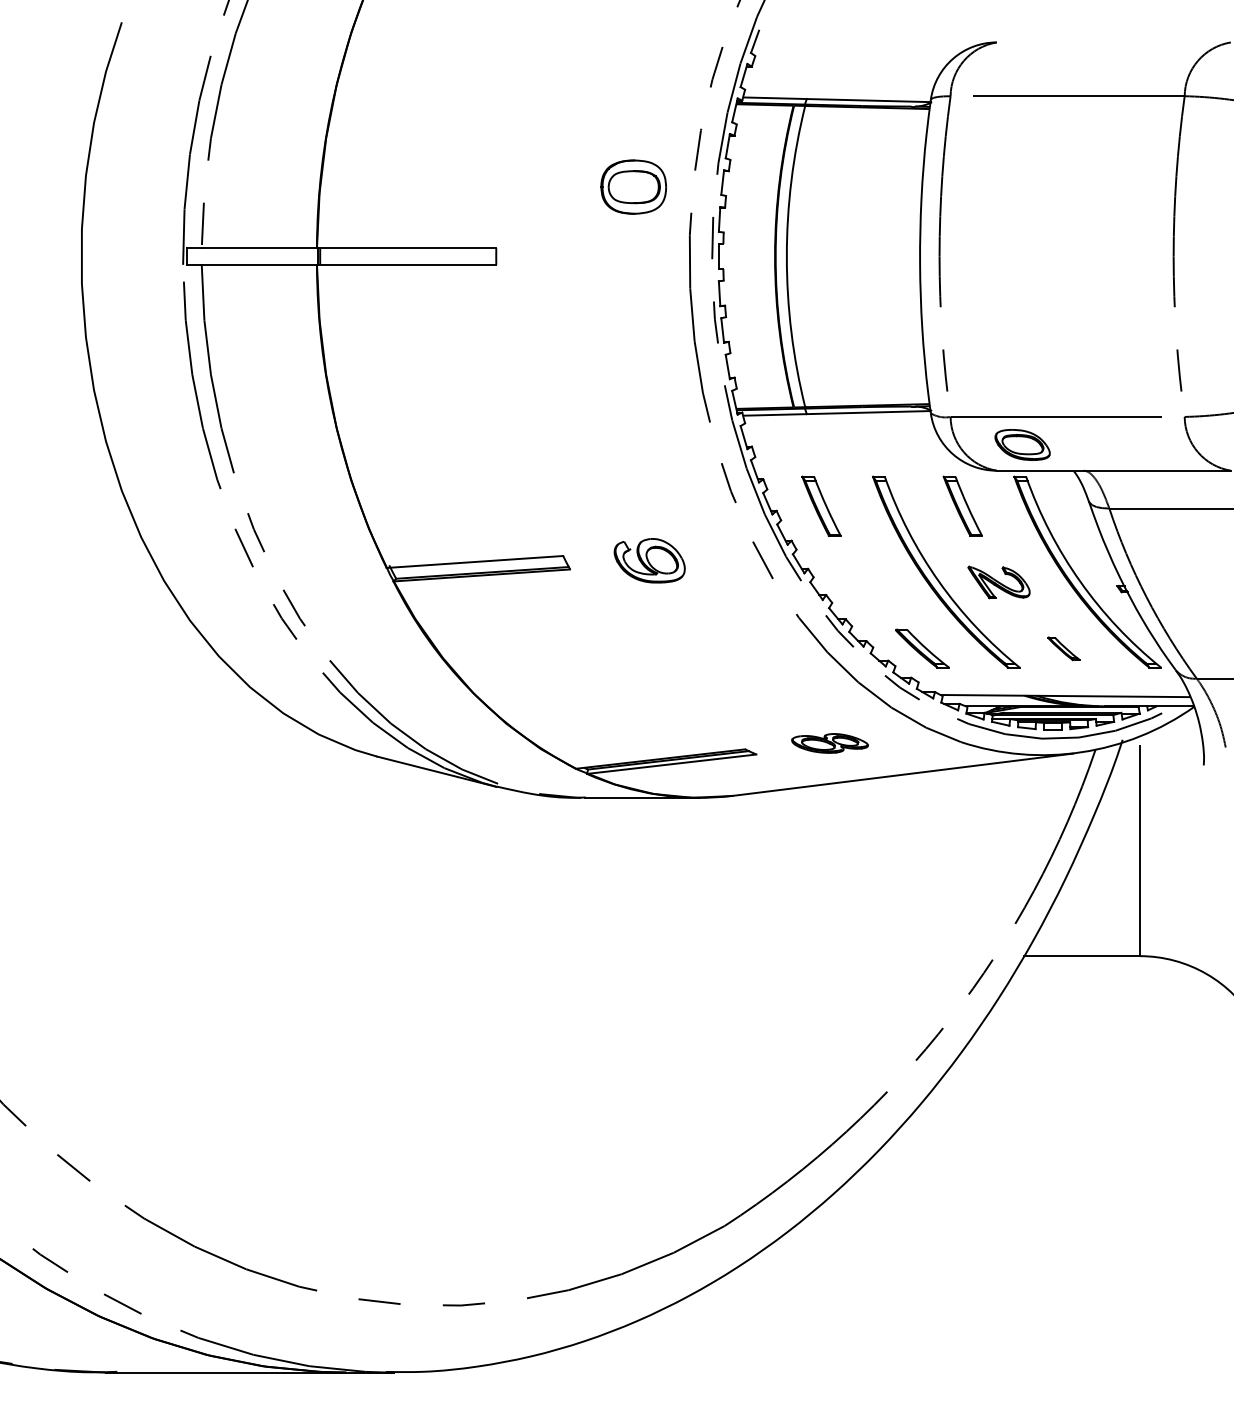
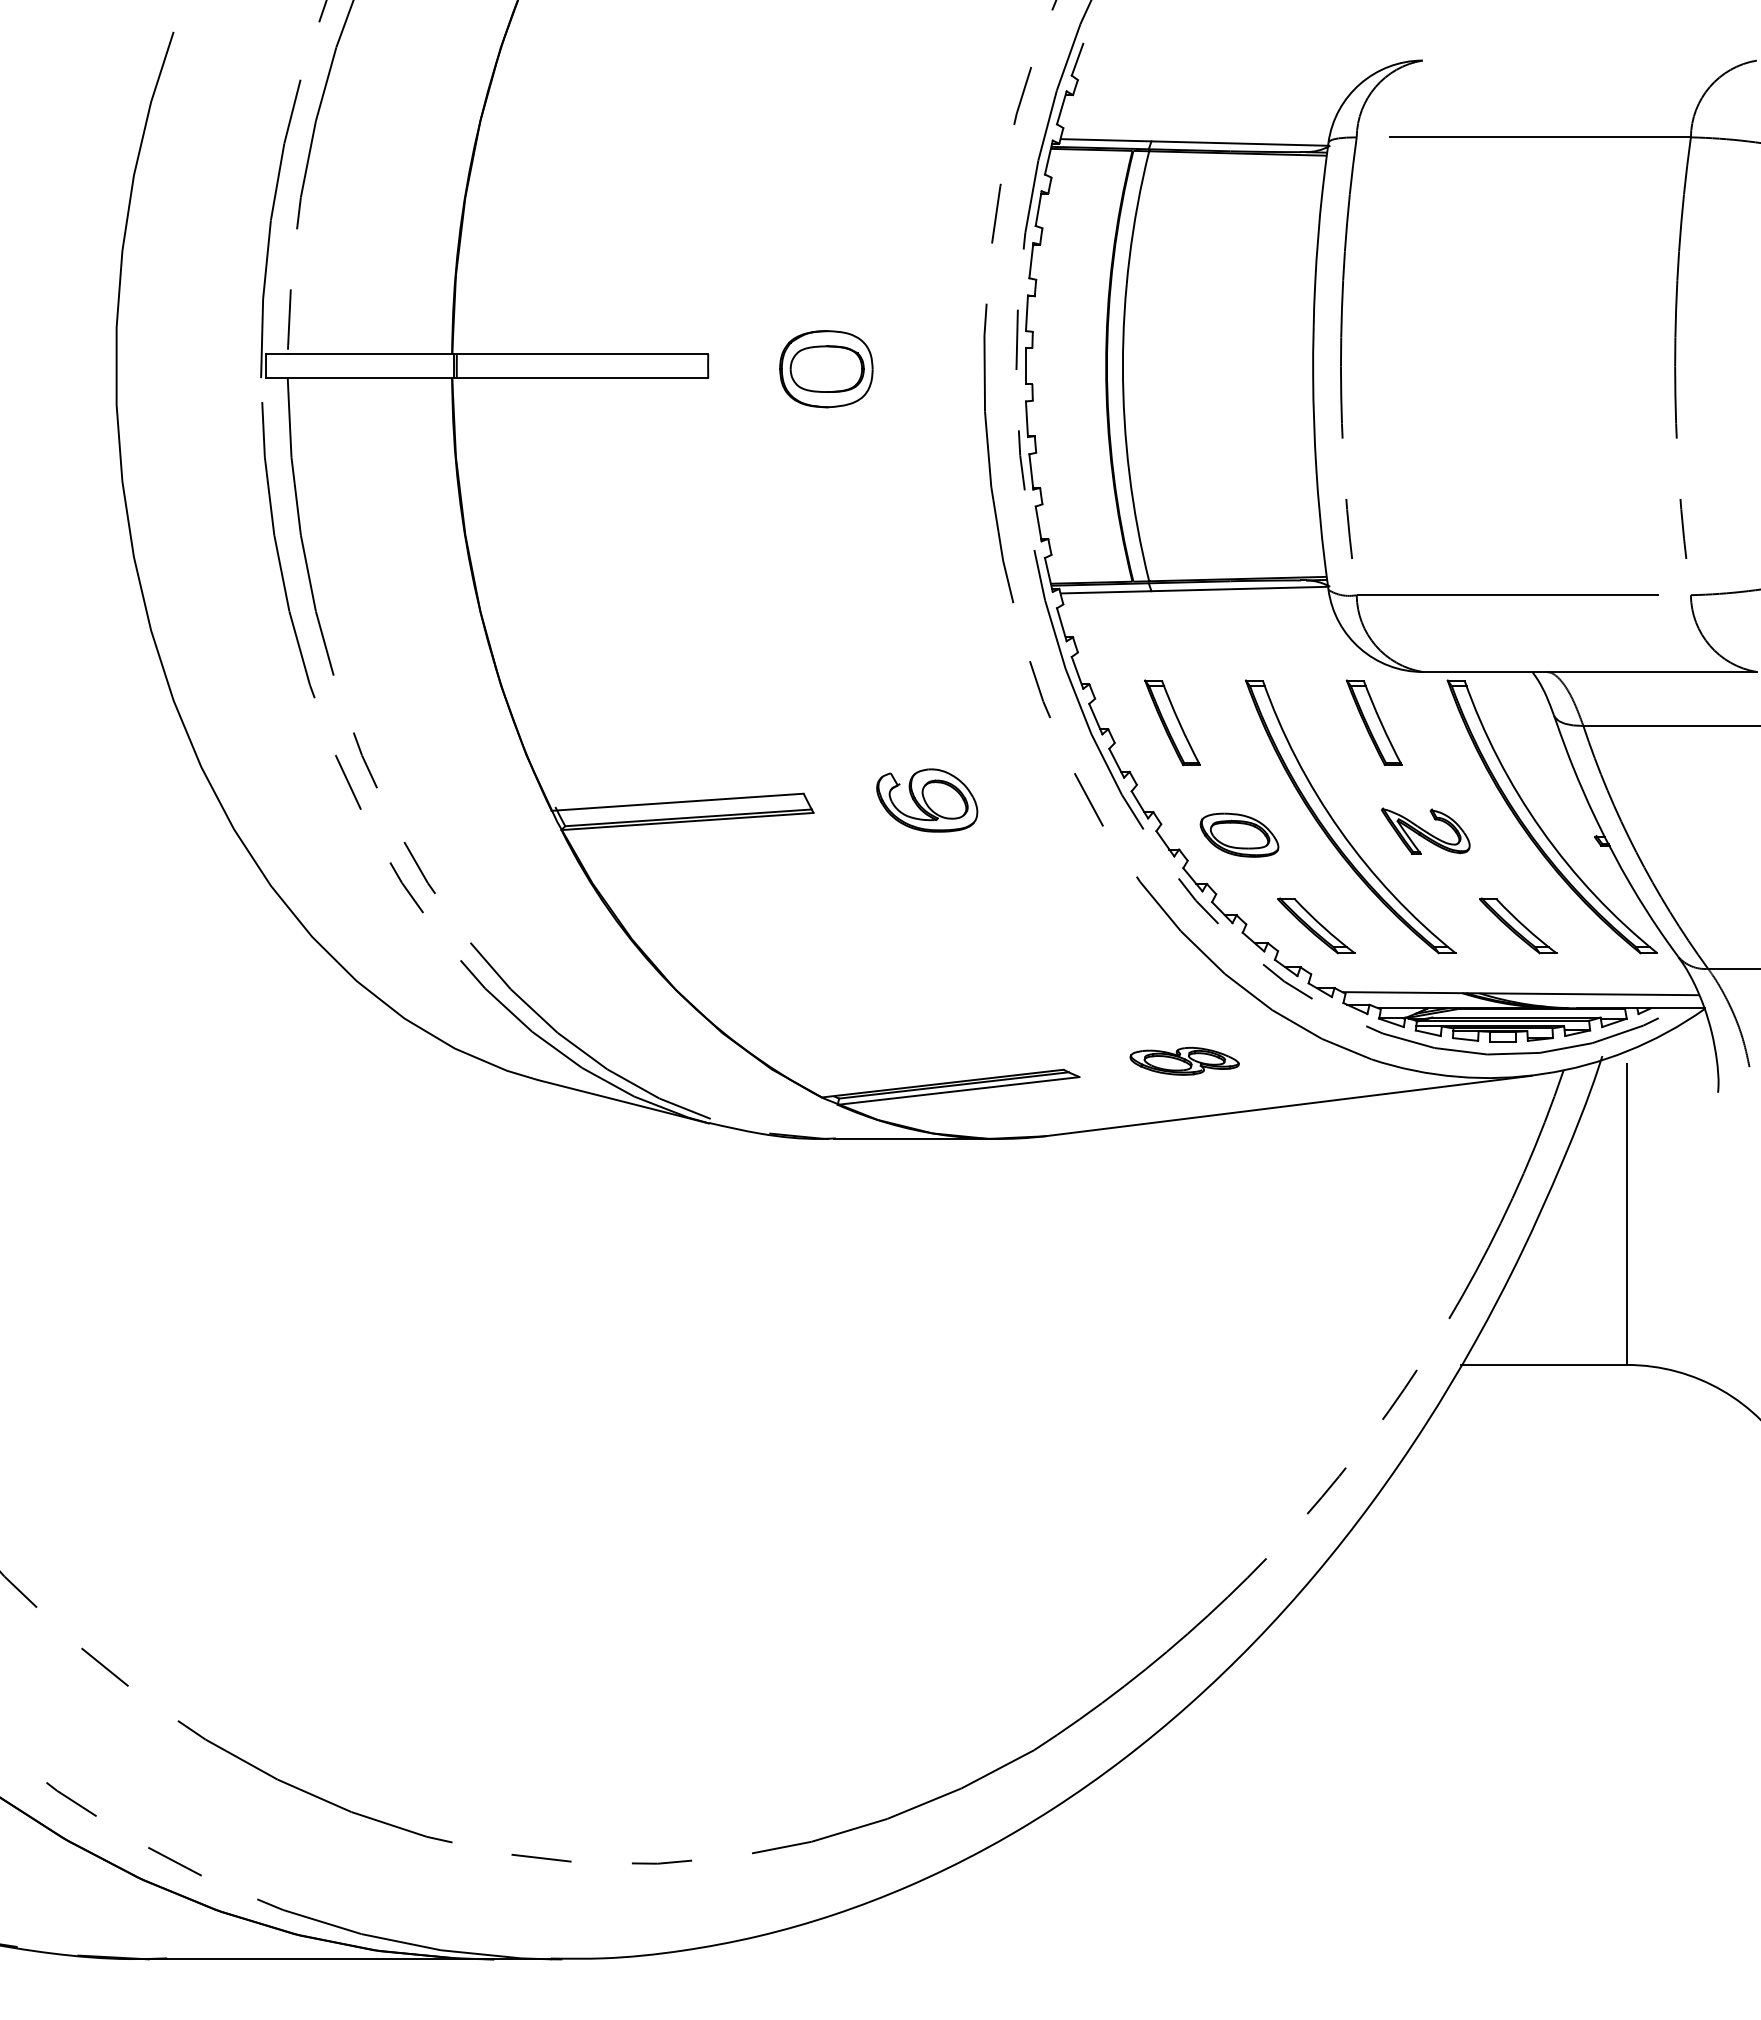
part: (633, 187) -> (826, 369), moved
part: (1022, 444) -> (1239, 834), moved
part: (1063, 648) -> (1518, 925), size x1.67

